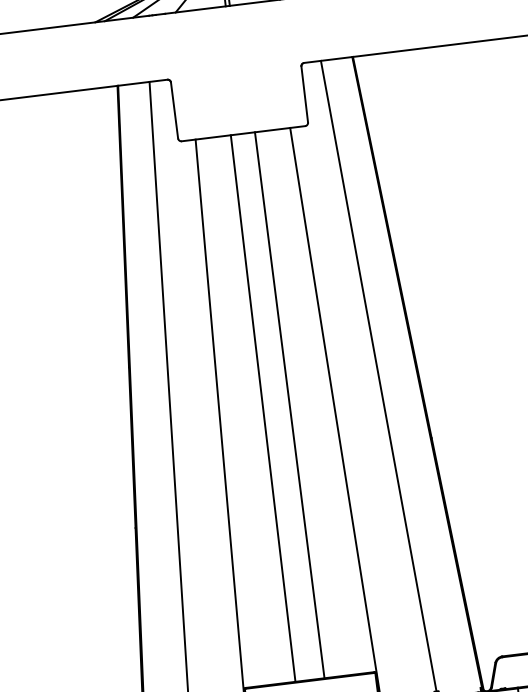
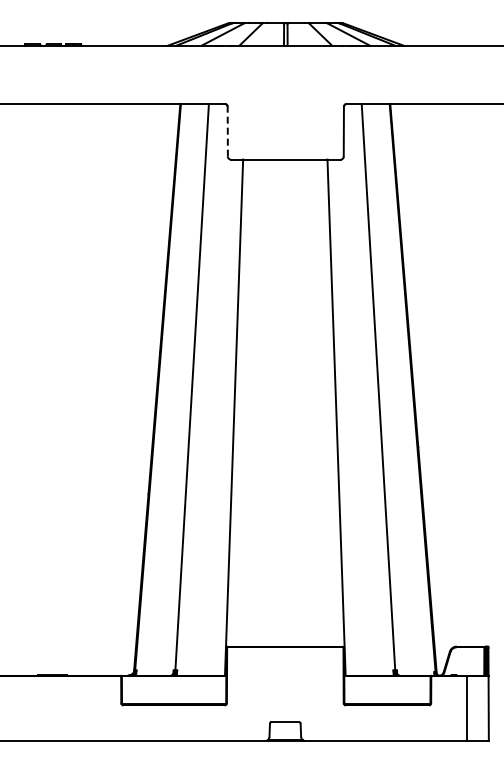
line: (174, 110) -> (227, 131), solid -> dashed
line: (290, 404) -> (297, 402), removed
line: (263, 407) -> (273, 402), removed

